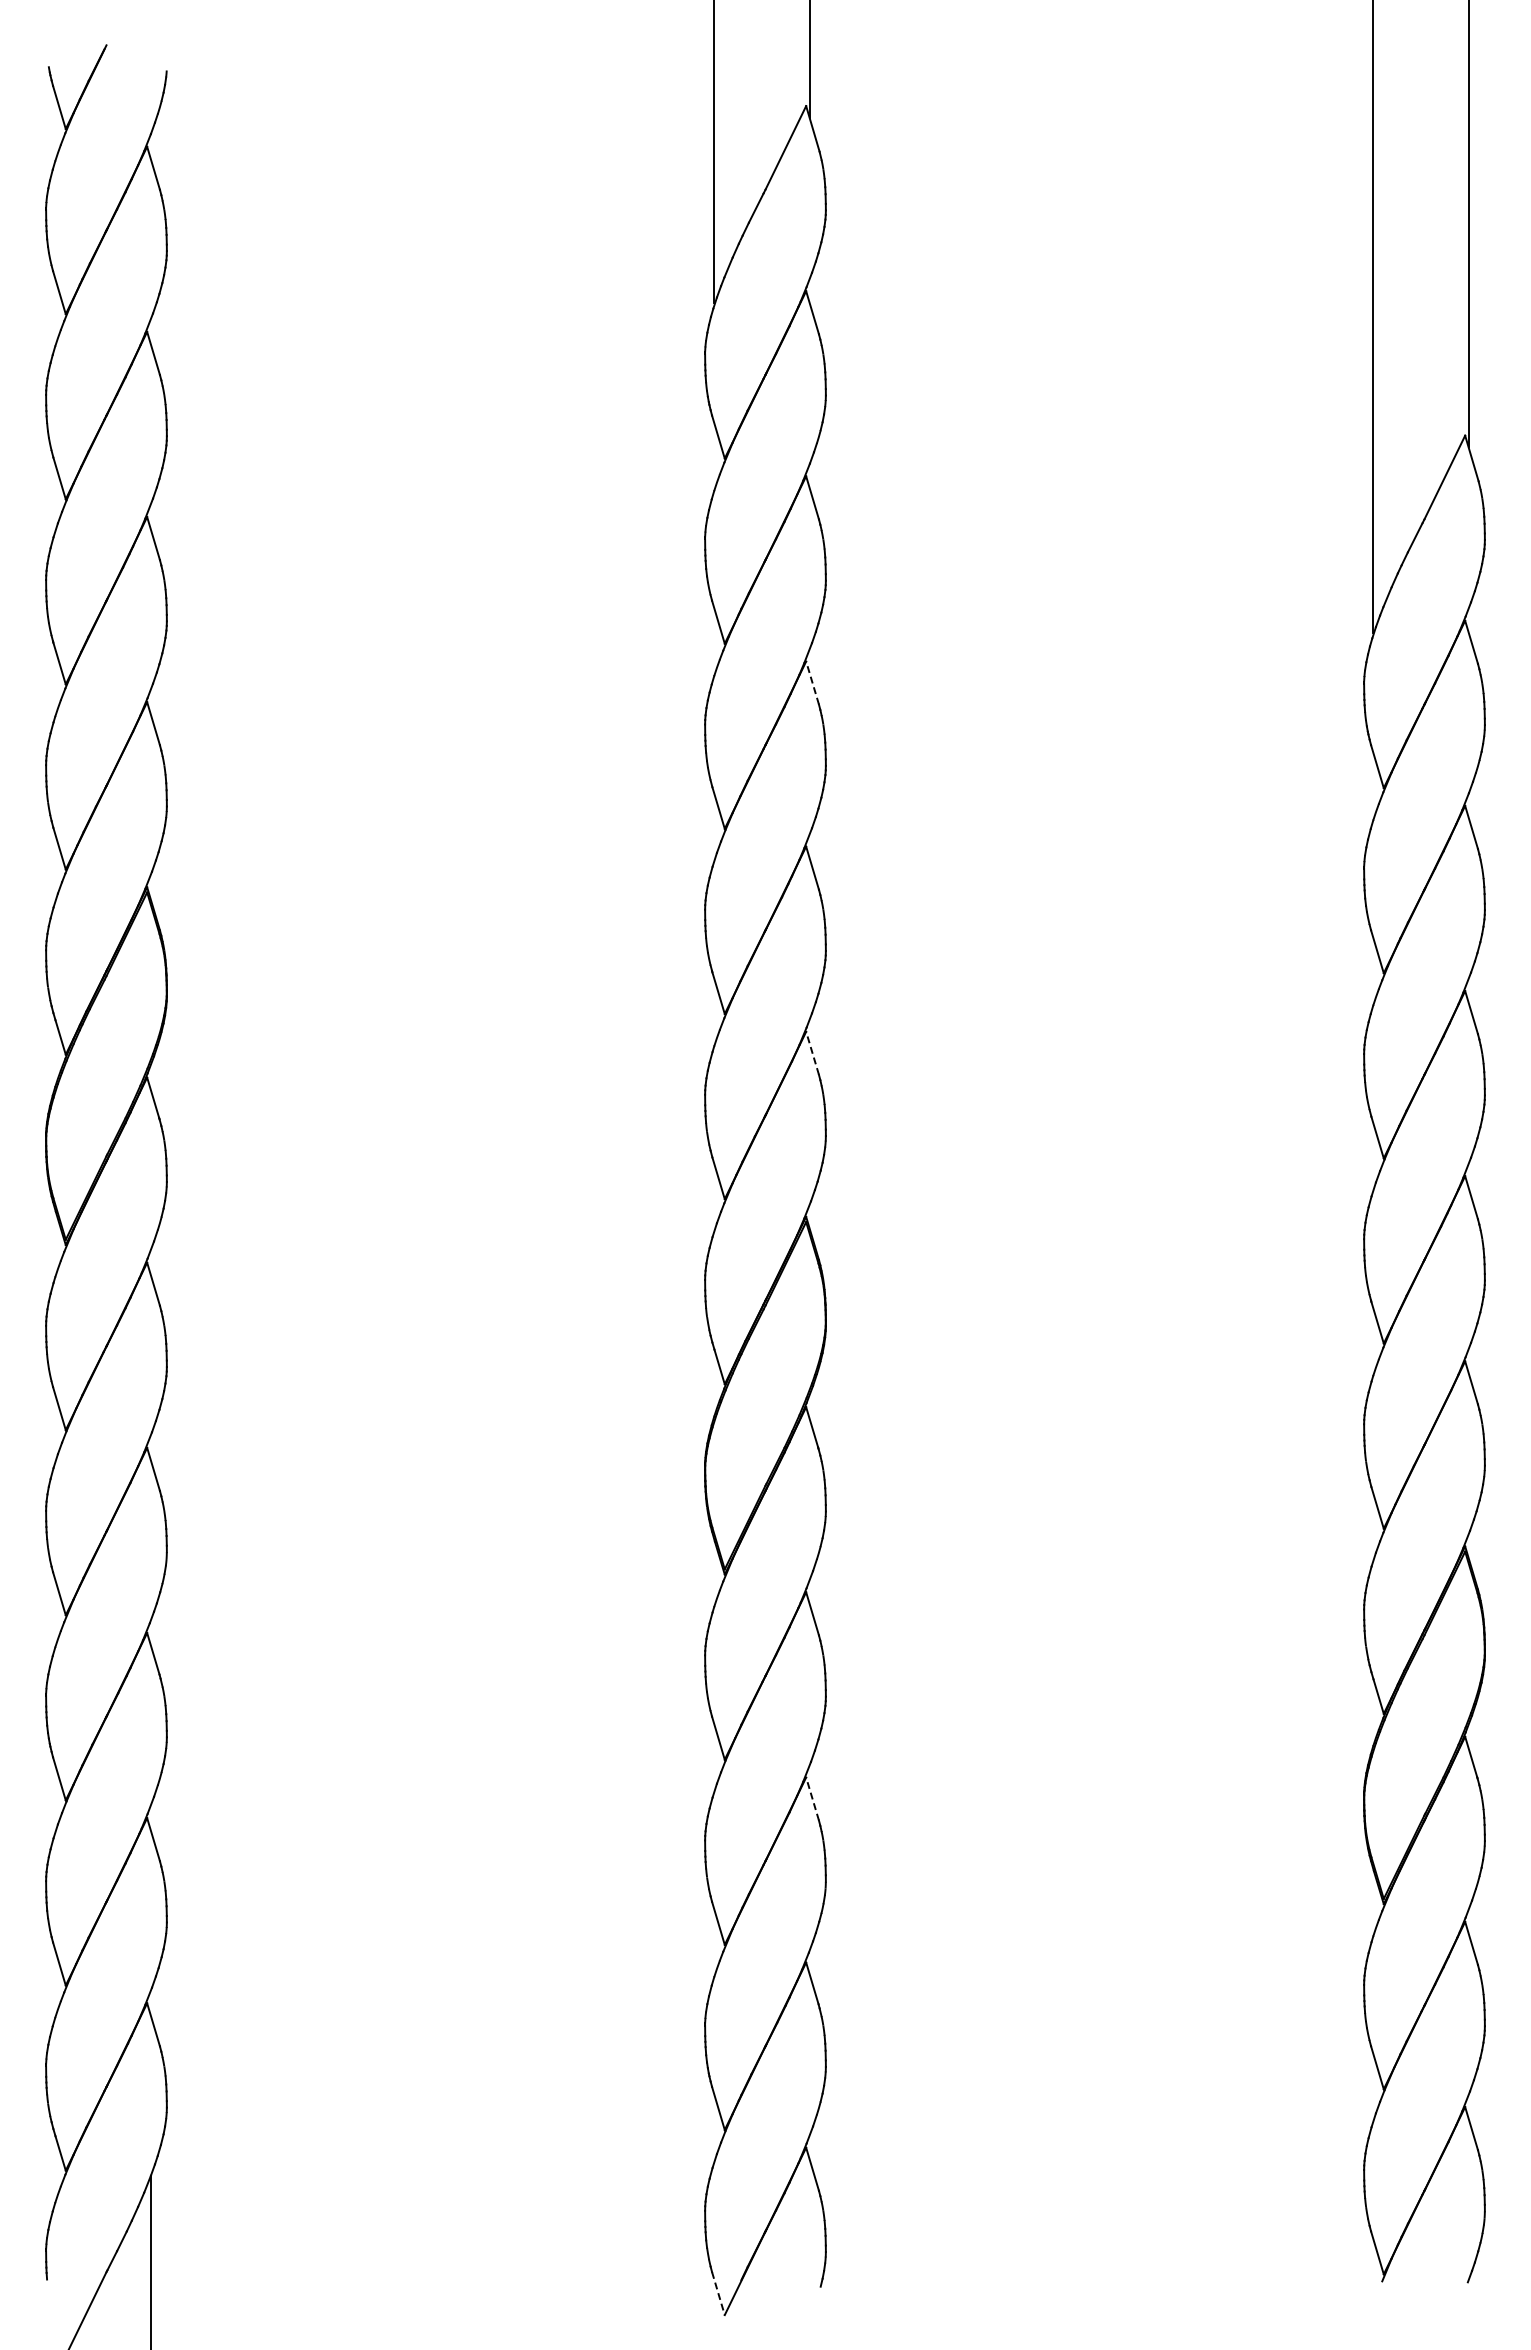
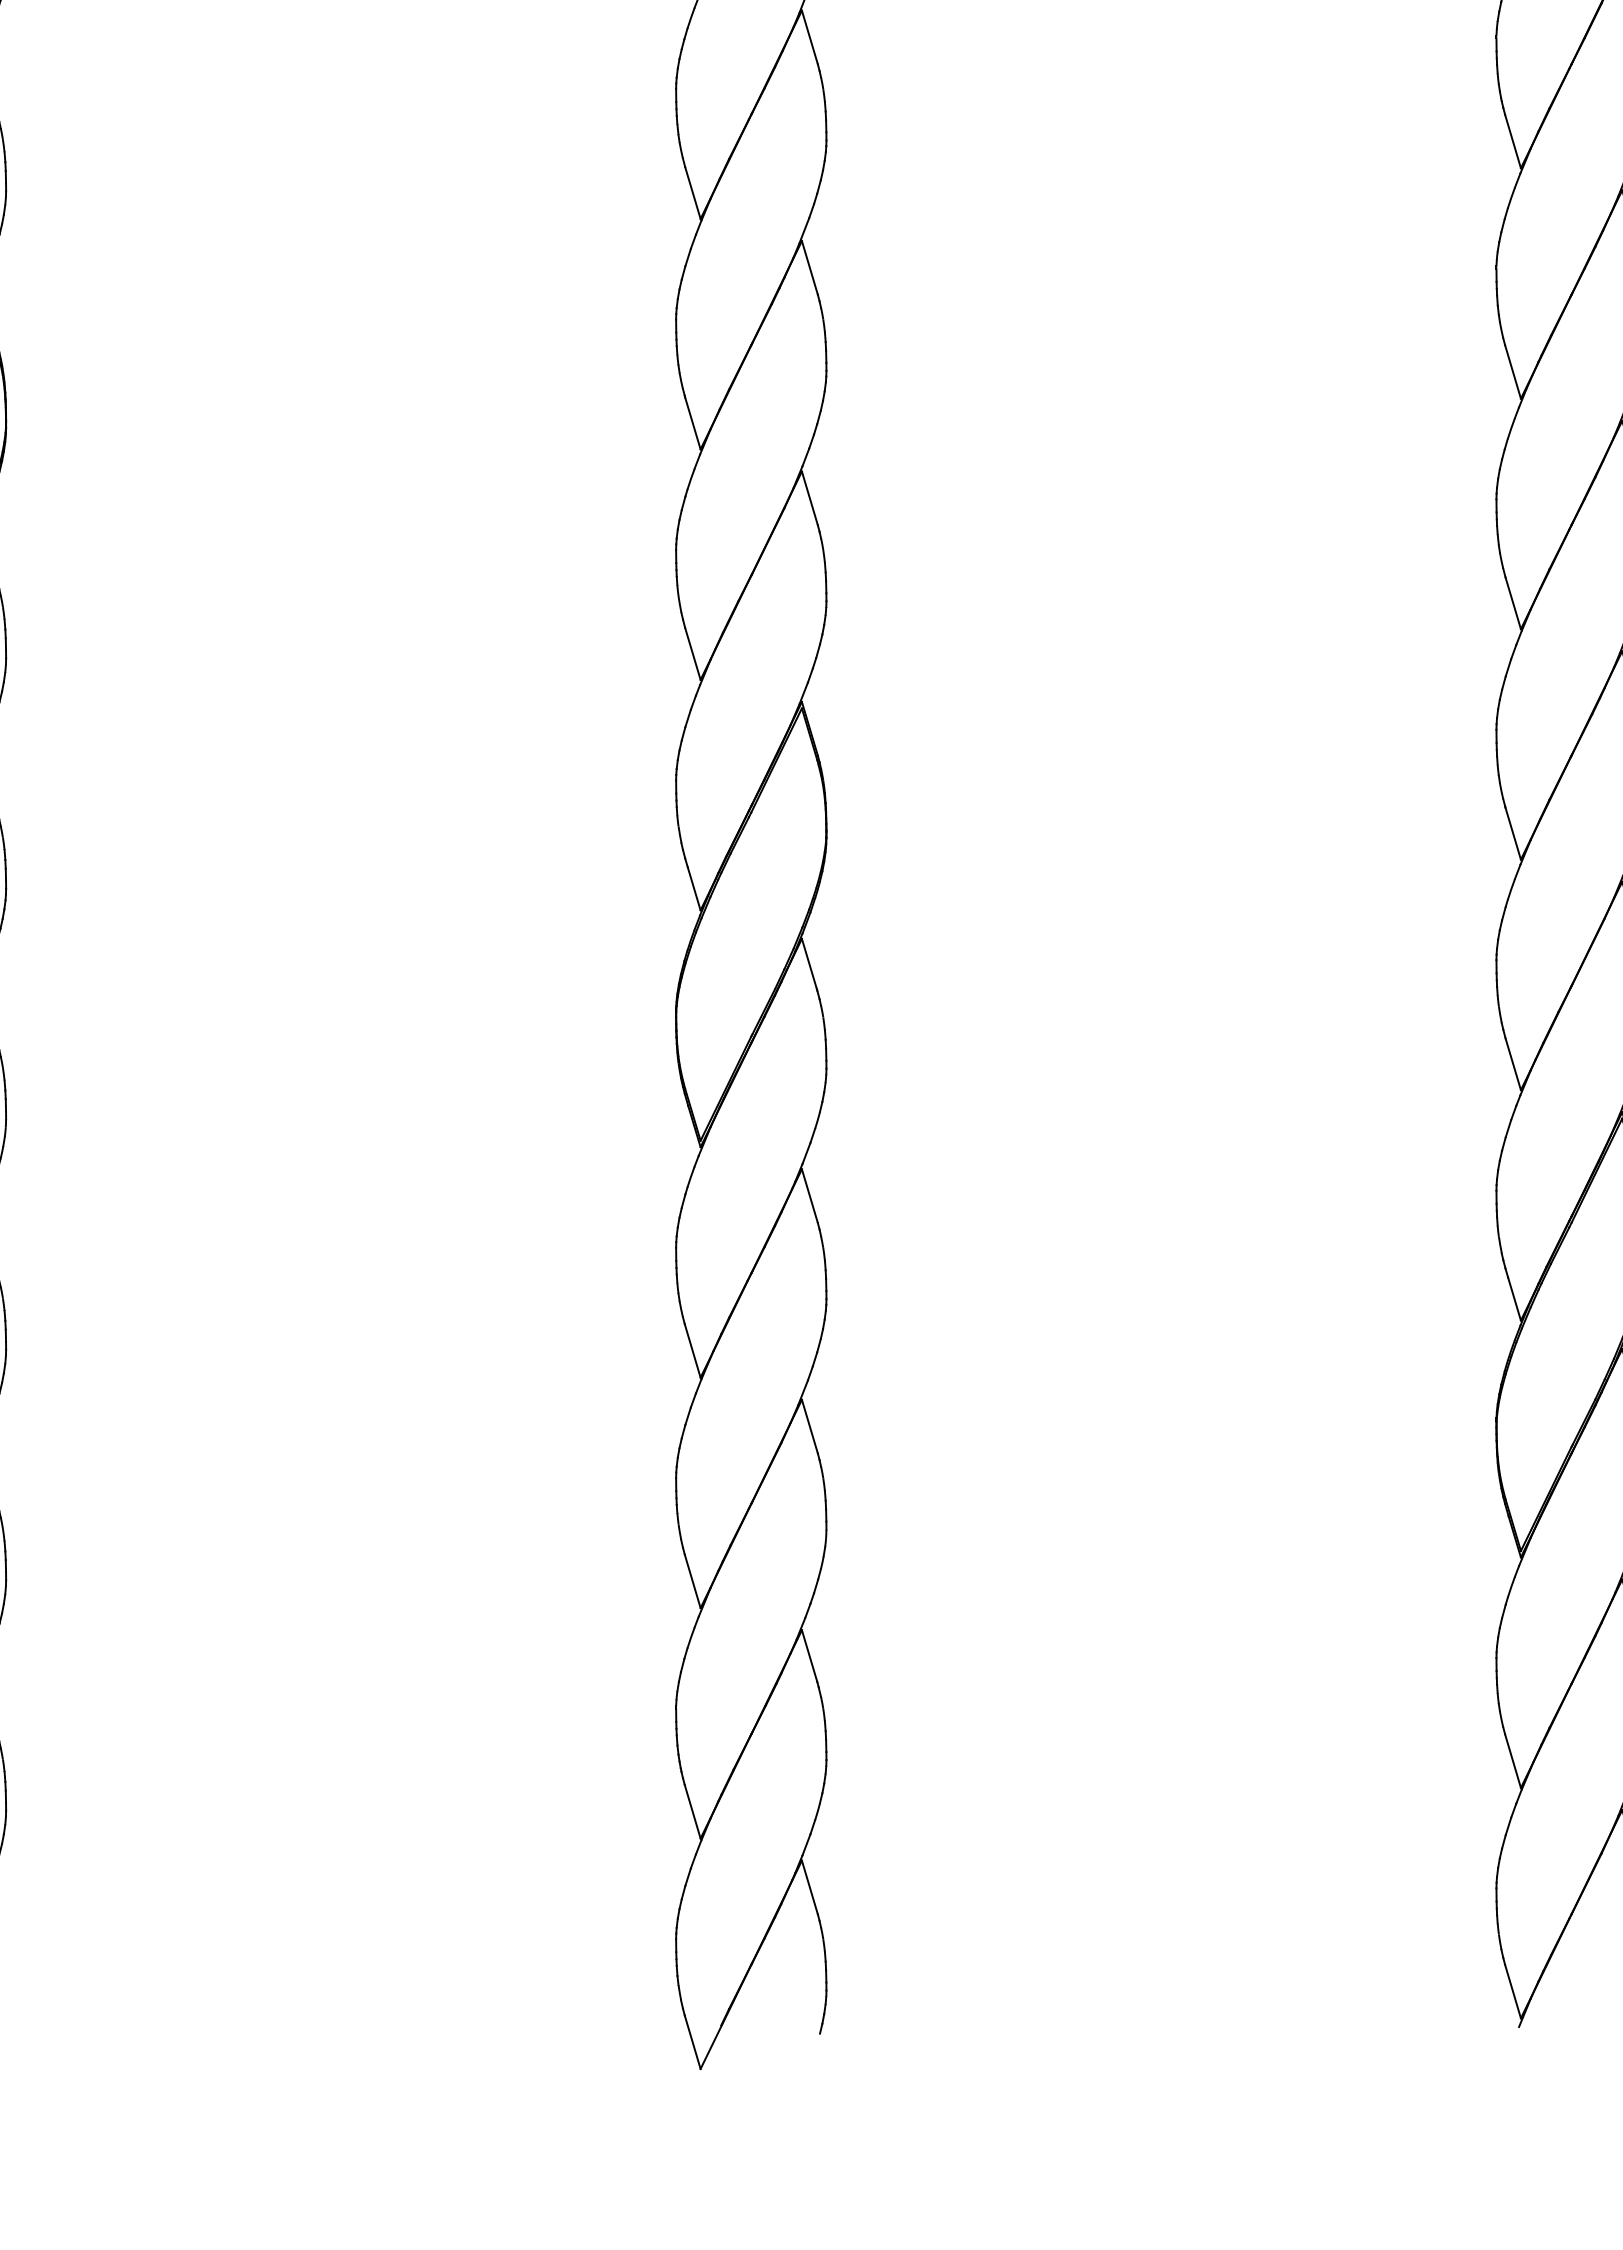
line: (812, 682) -> (809, 36), dashed -> solid
line: (812, 1052) -> (809, 497), dashed -> solid
line: (812, 1798) -> (809, 1425), dashed -> solid
line: (718, 2294) -> (692, 2043), dashed -> solid

